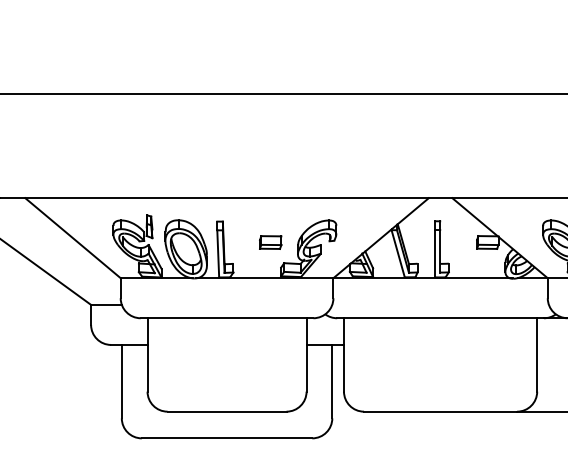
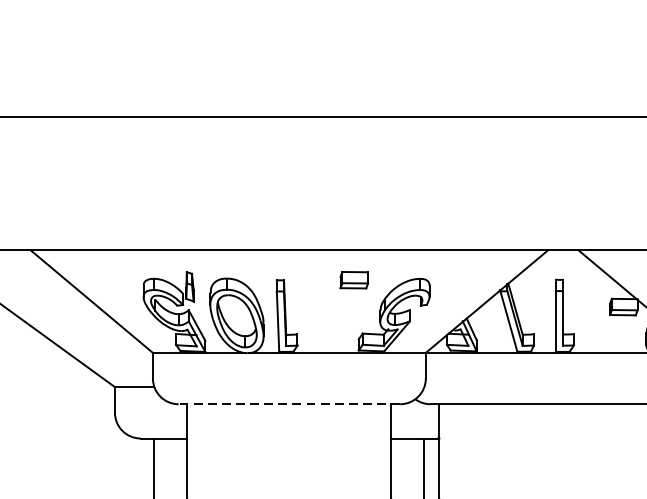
part: (270, 242) -> (354, 280), moved
line: (226, 318) -> (288, 404), solid -> dashed

